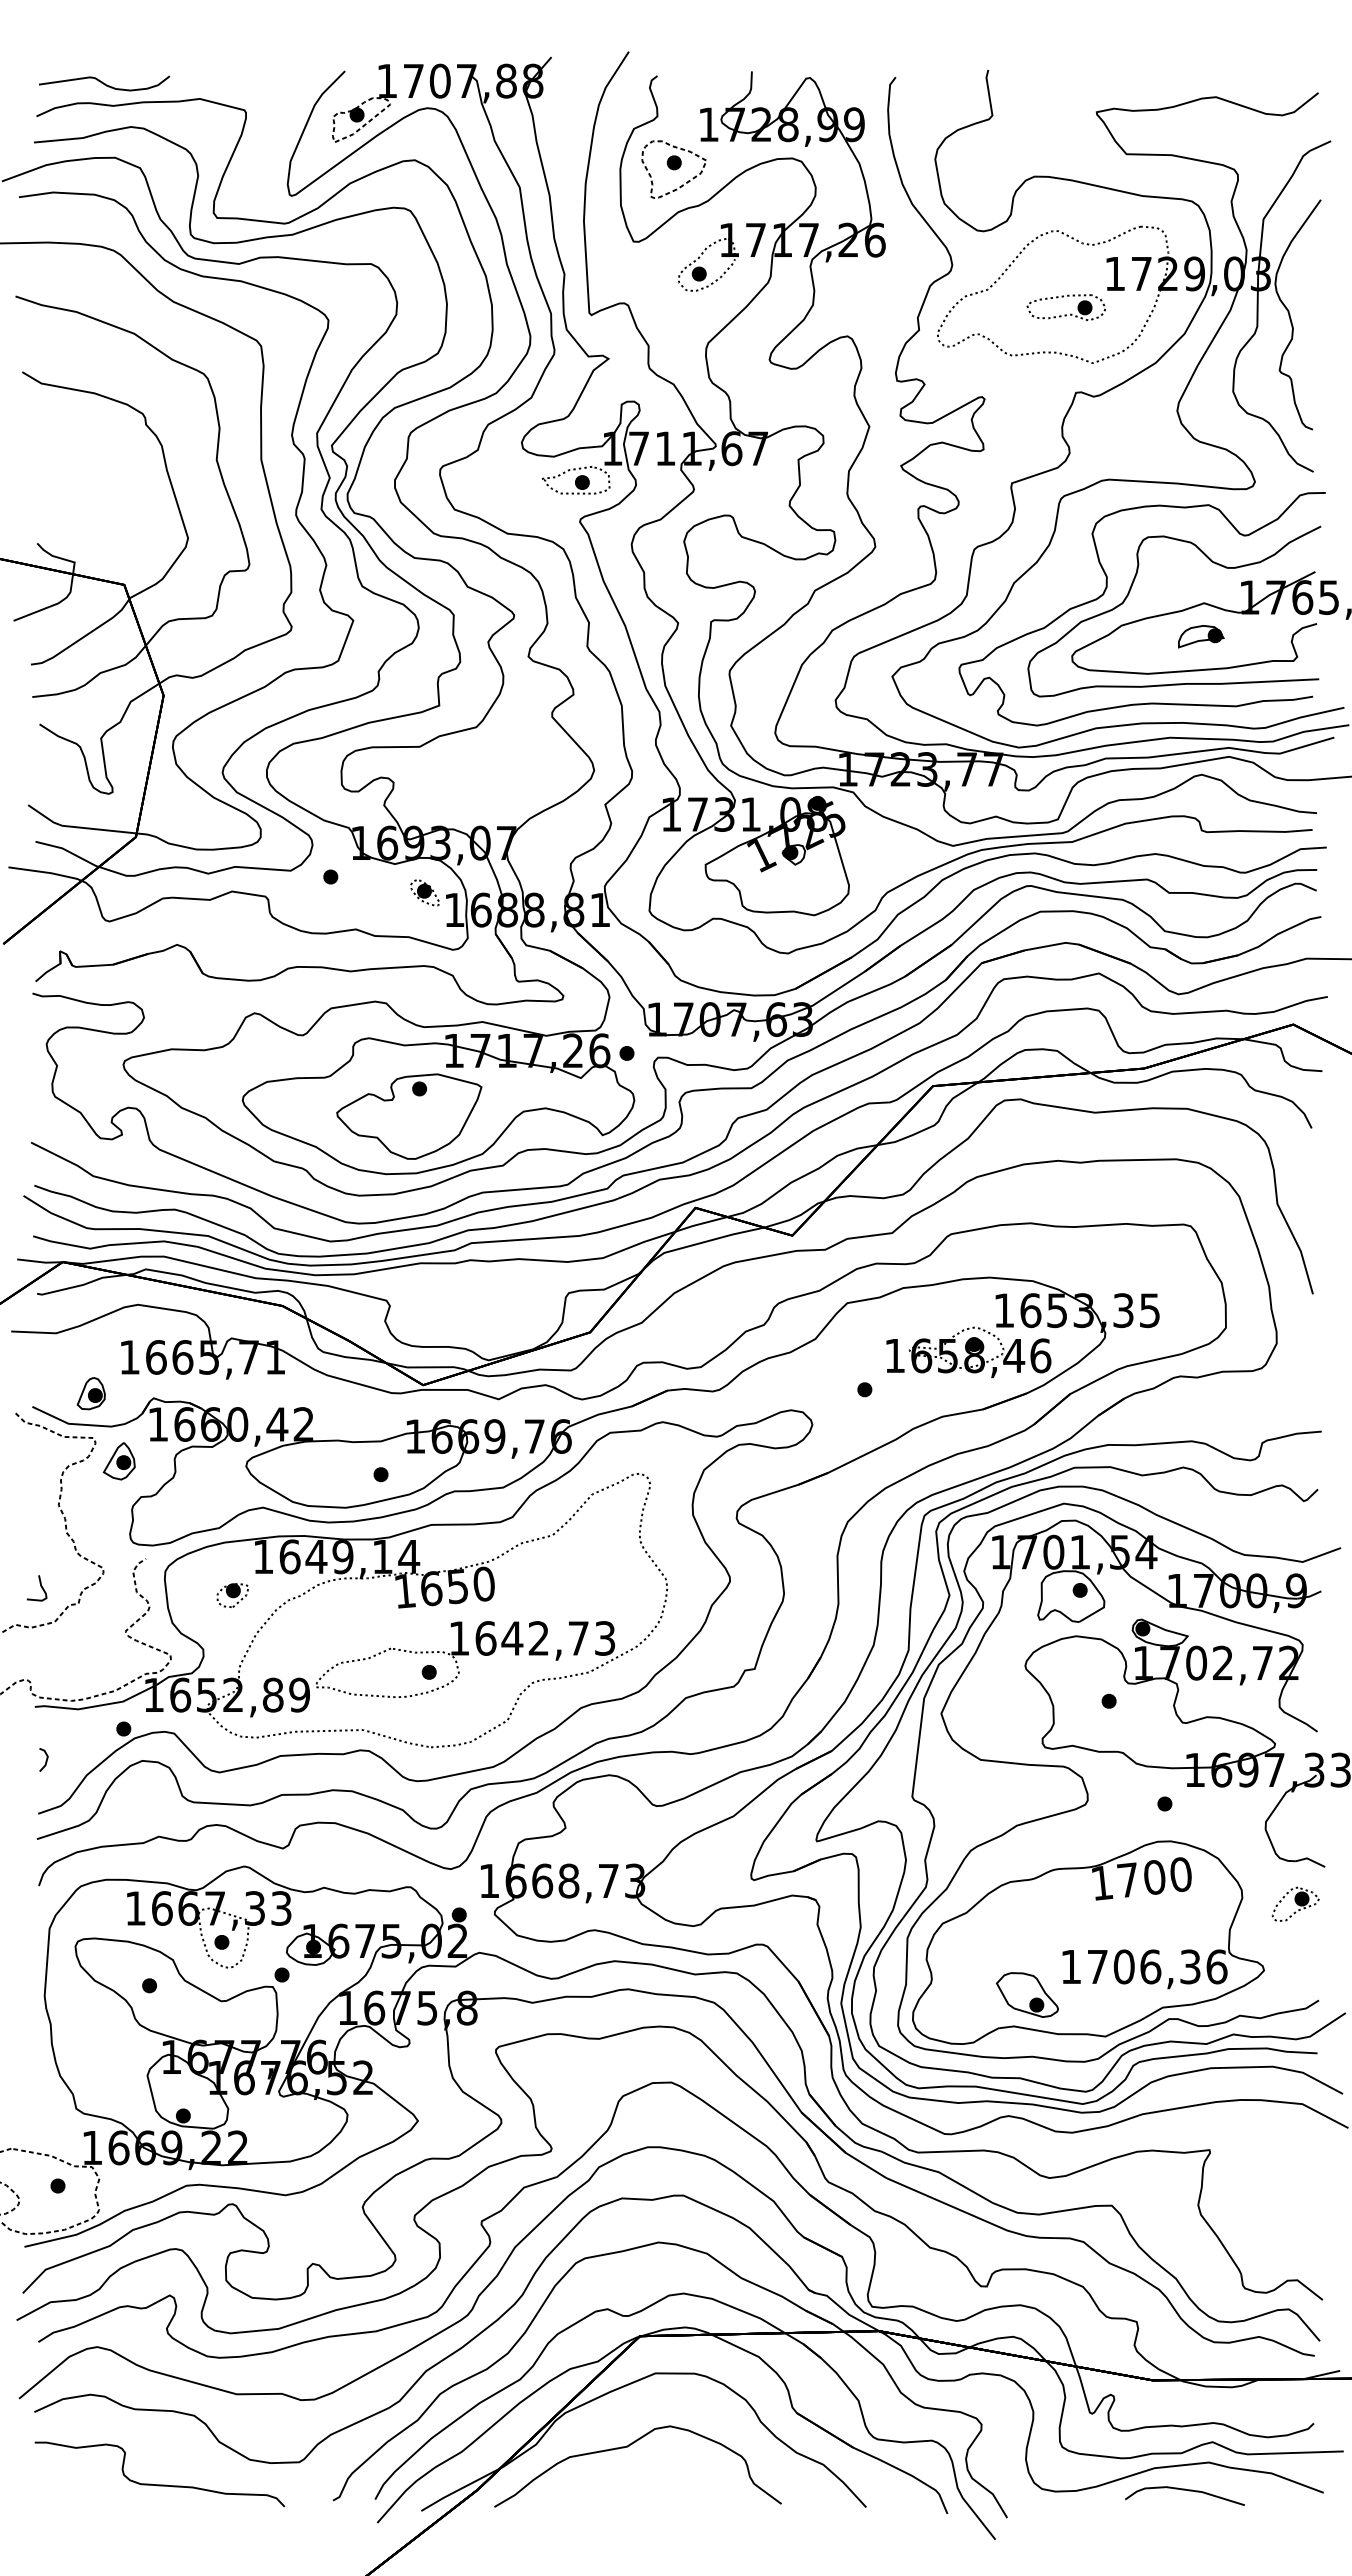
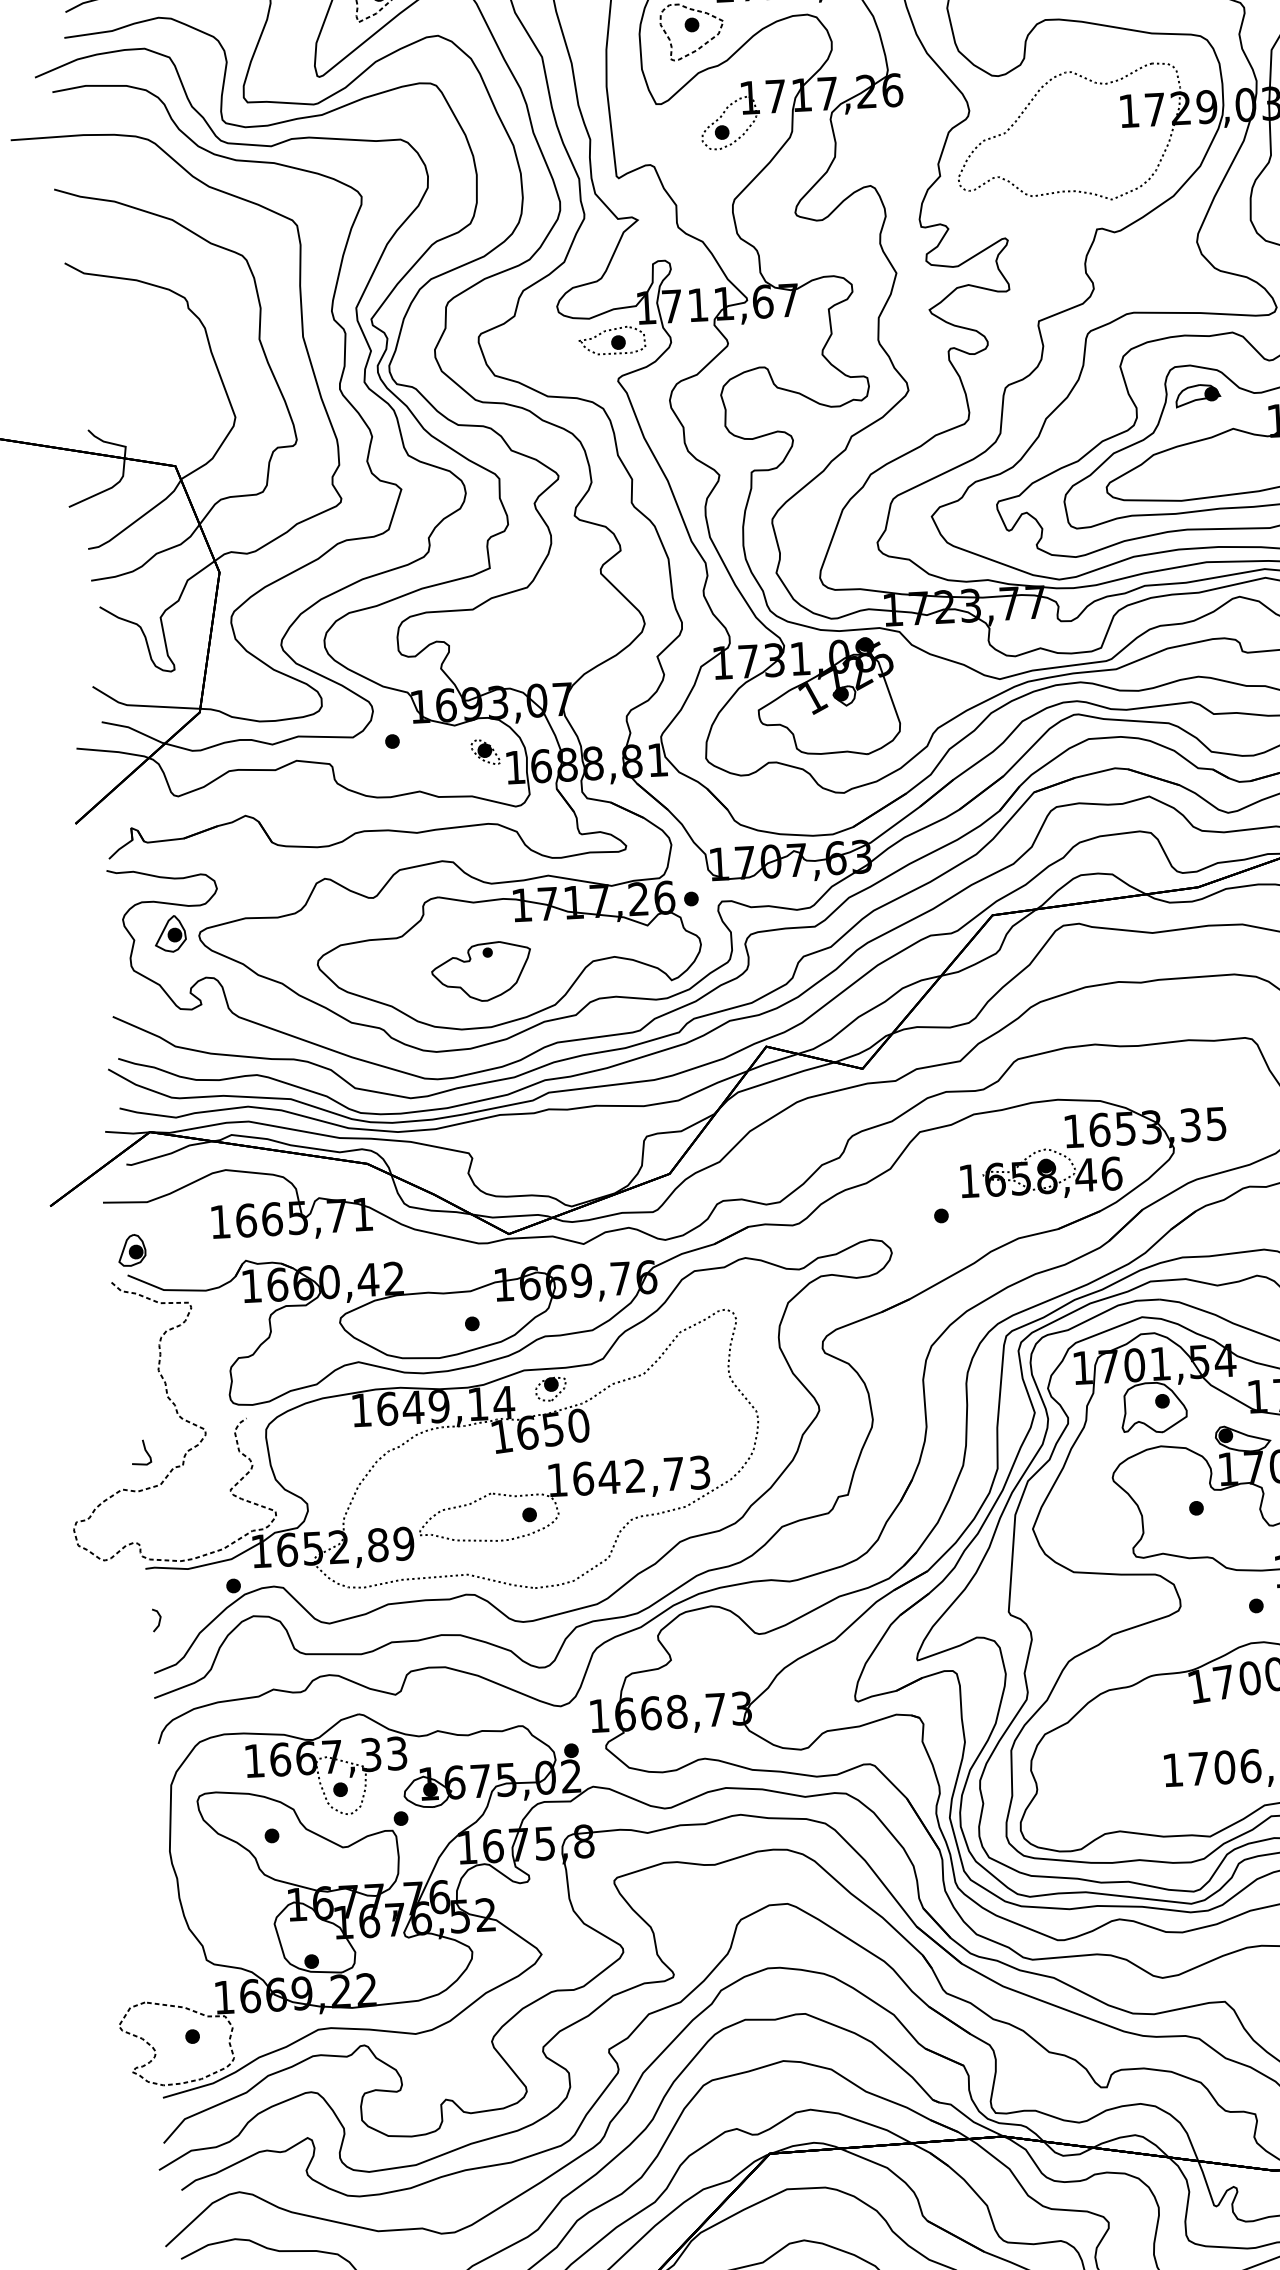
part: (1065, 314) -> (1082, 153), removed
part: (1201, 636) -> (1198, 395), moved
part: (409, 1116) -> (481, 971), size x0.7
part: (90, 1393) -> (131, 1250), moved
part: (118, 1461) -> (169, 934), moved
part: (232, 1595) -> (550, 1389), moved
part: (1027, 1994) -> (1131, 1799), removed

